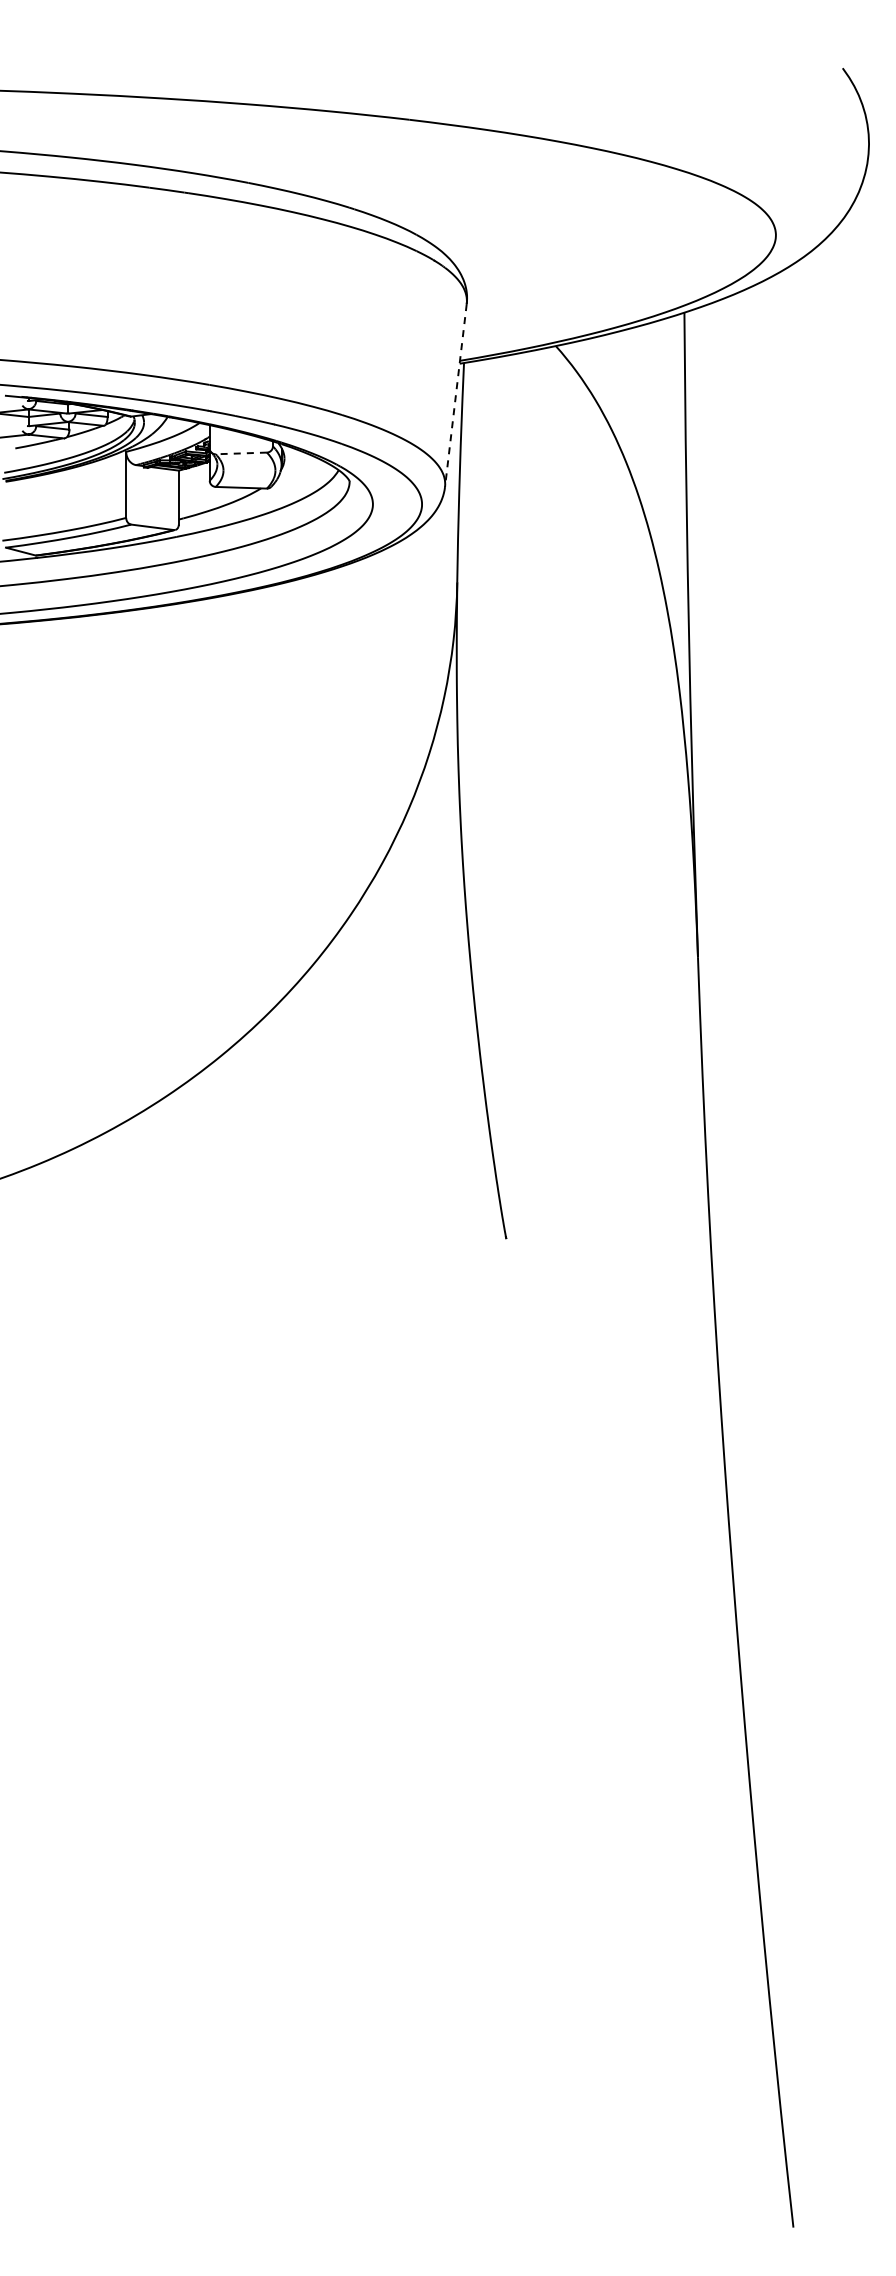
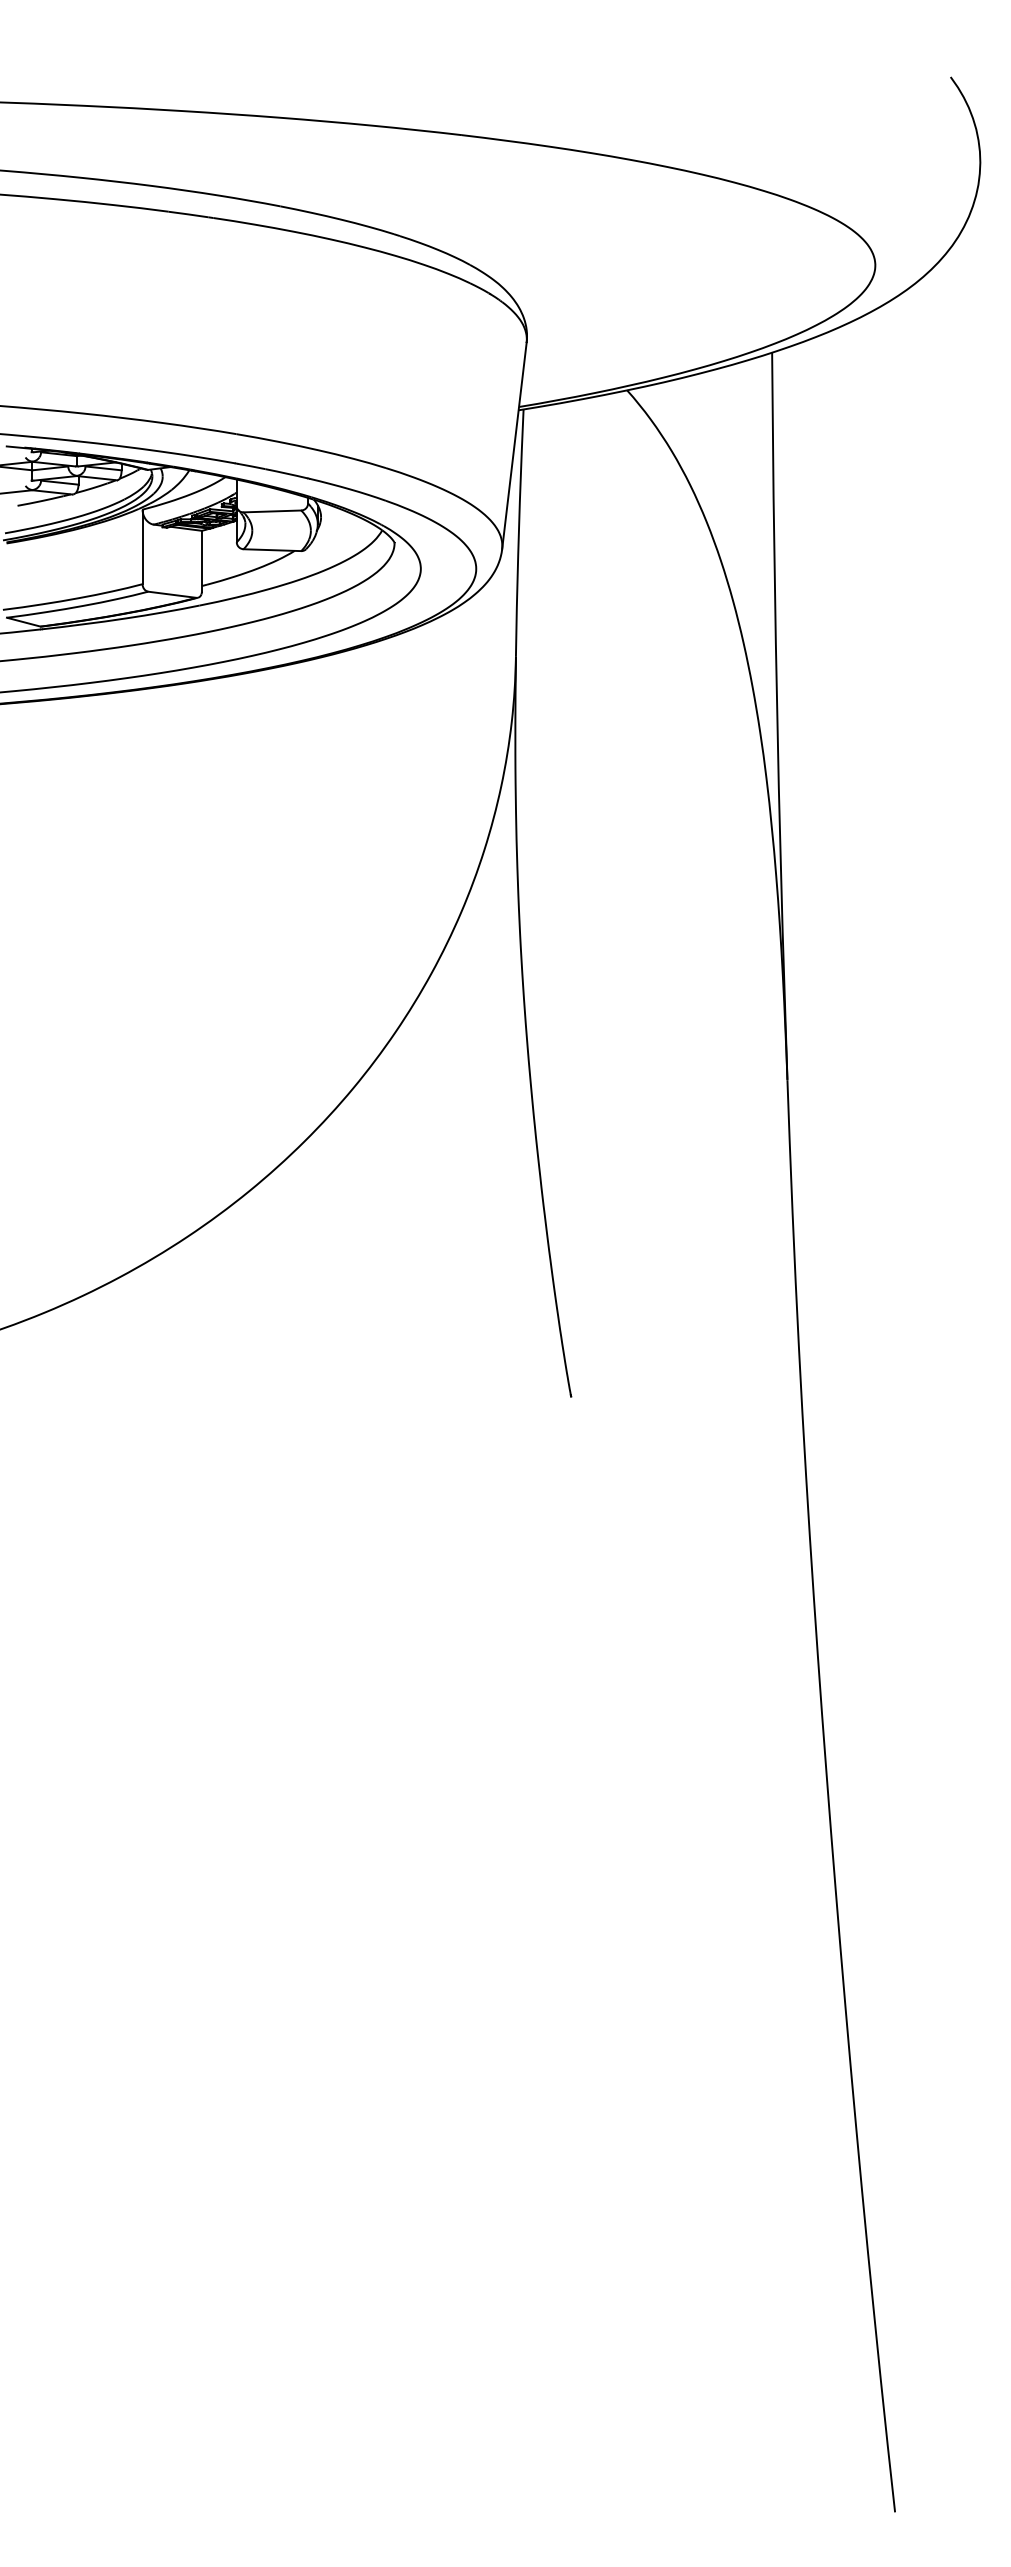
line: (455, 396) -> (513, 447), dashed -> solid
line: (241, 453) -> (272, 511), dashed -> solid

